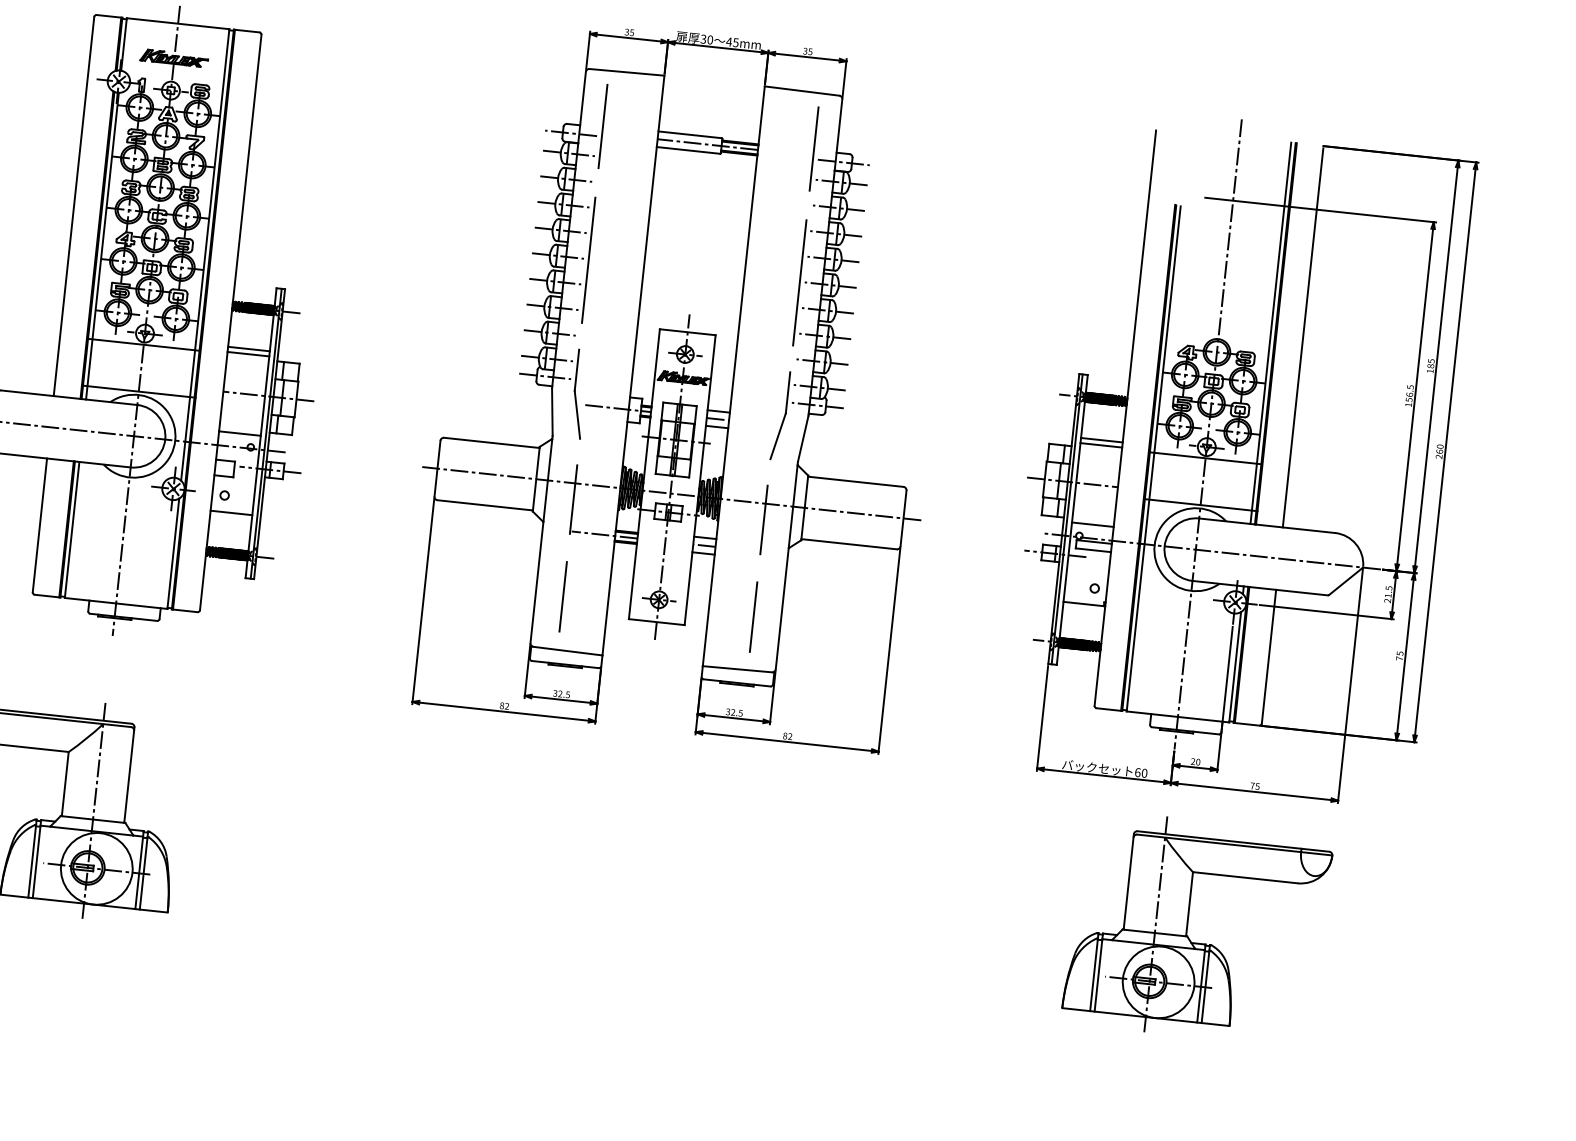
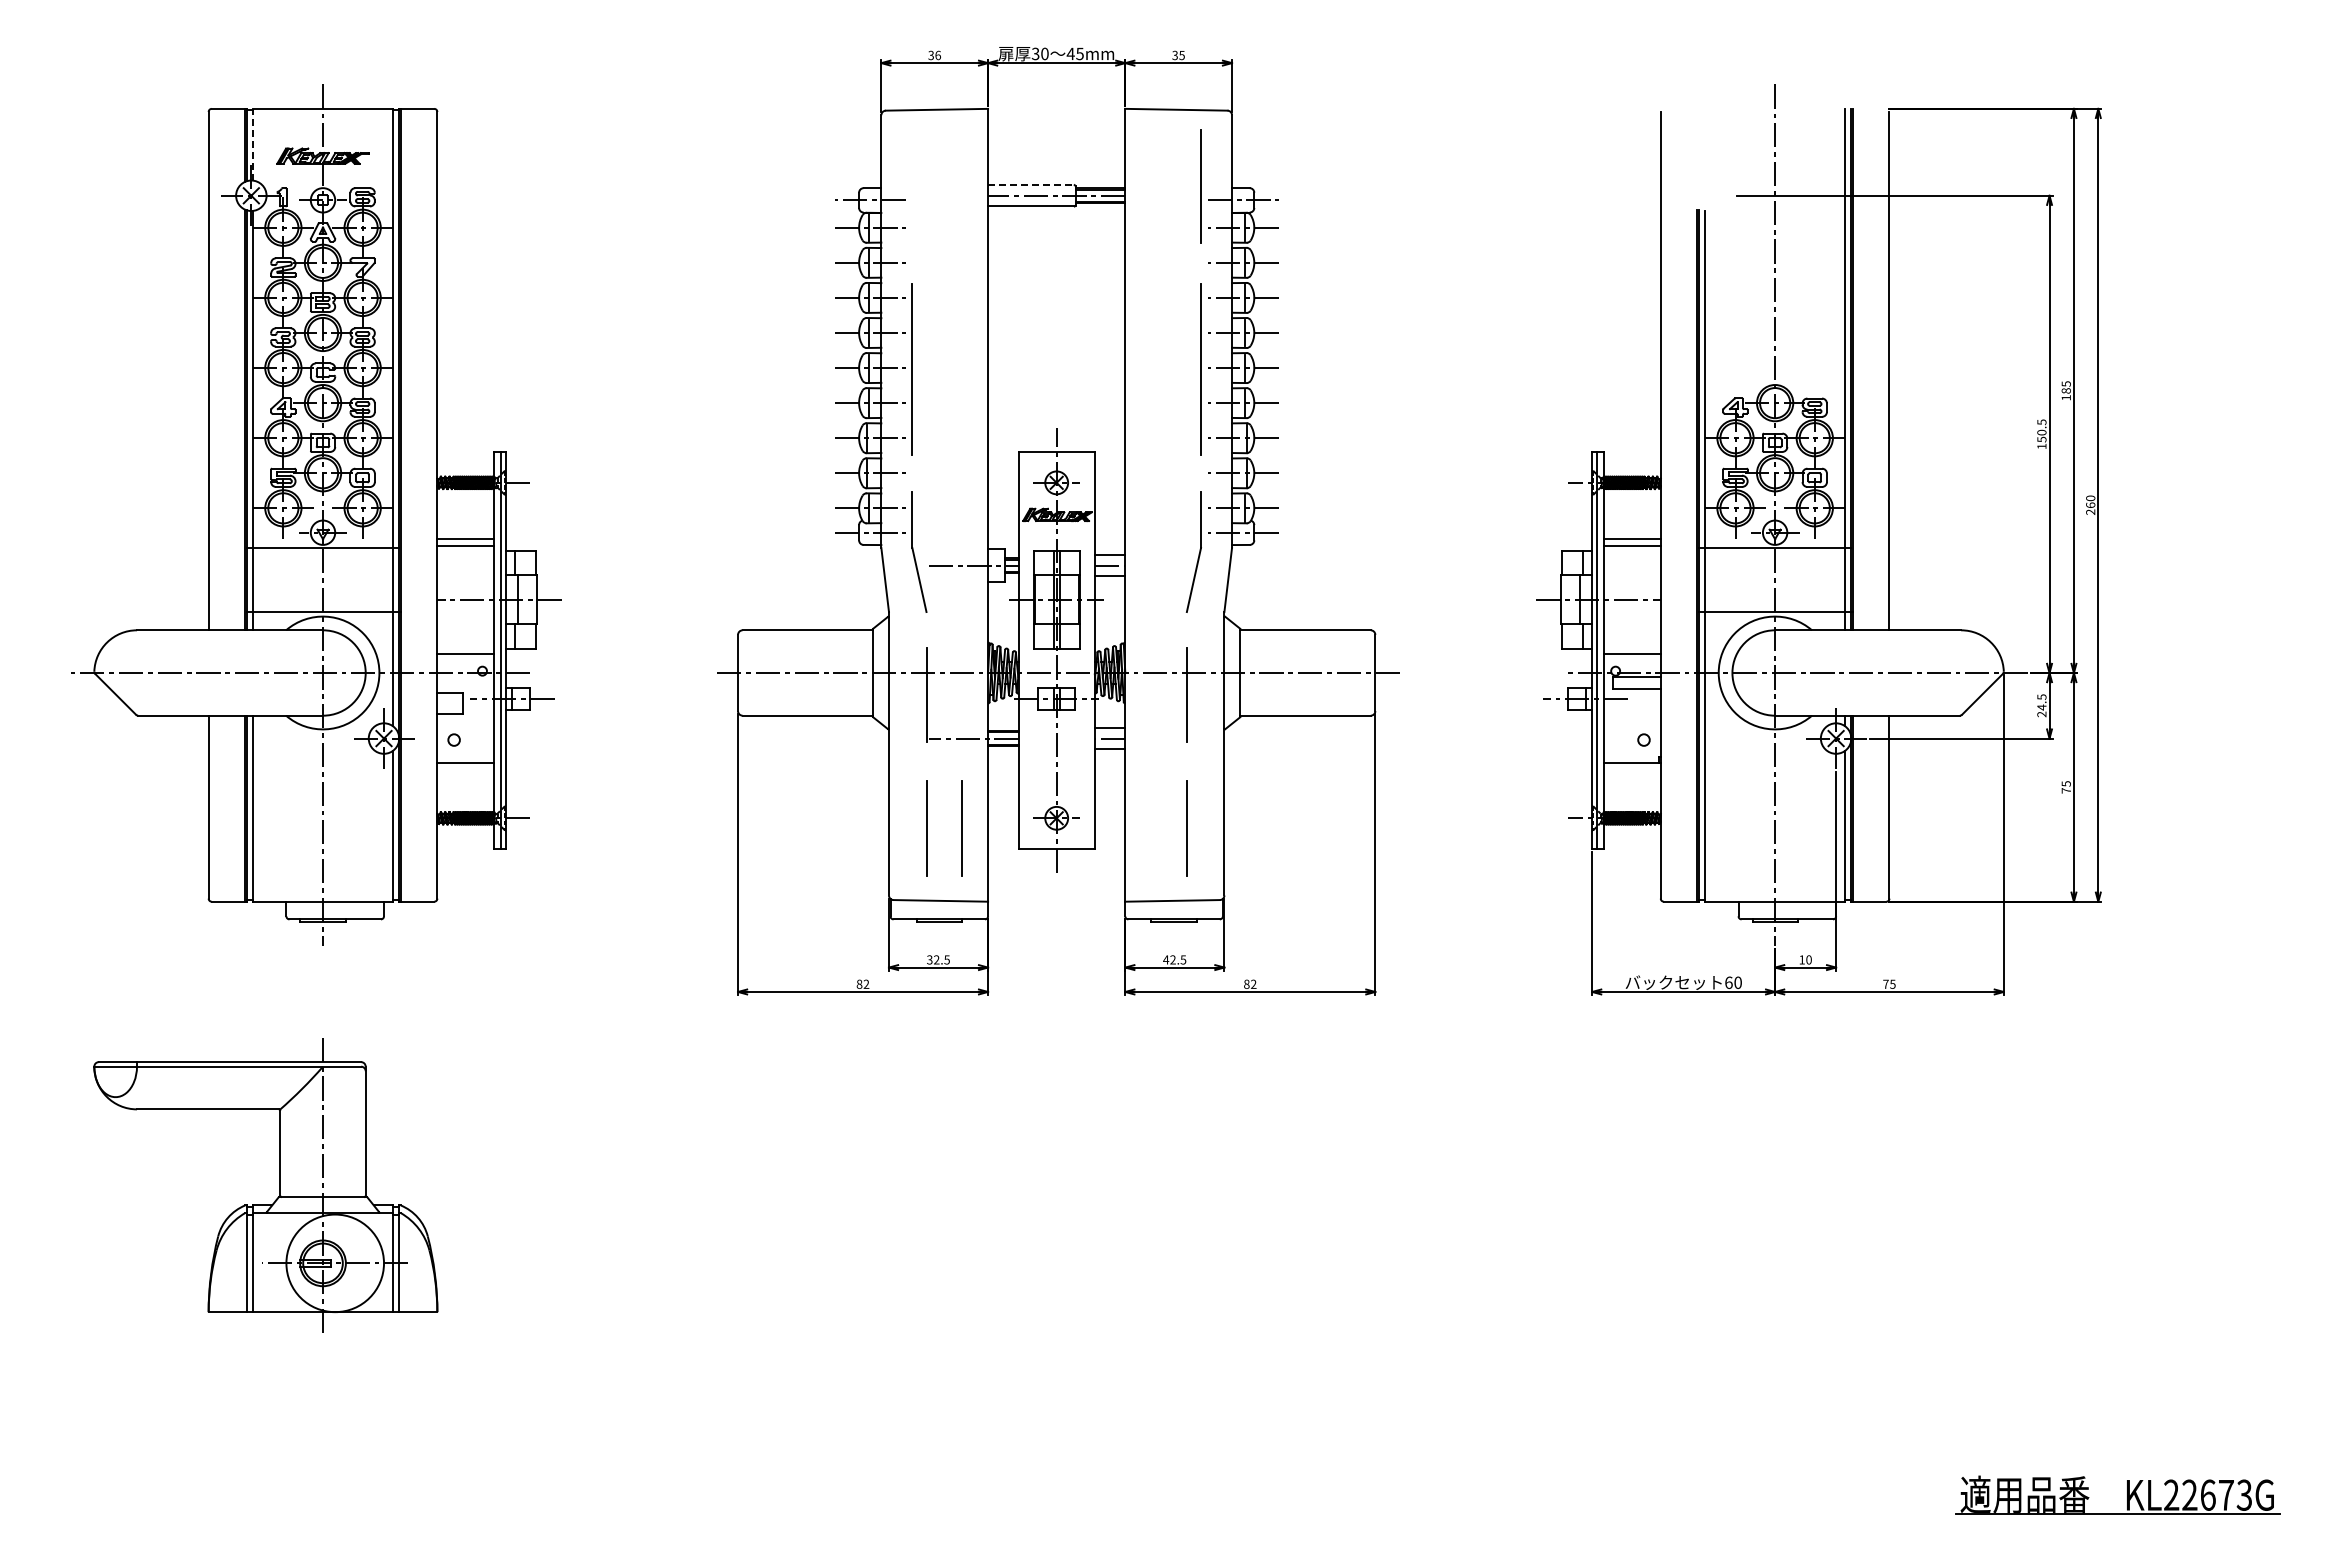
text: (632, 32) -> (938, 55), 35 -> 36
line: (123, 44) -> (252, 144), solid -> dashed
line: (603, 126) -> (912, 186), removed
line: (690, 135) -> (1031, 185), solid -> dashed
text: (1409, 394) -> (2041, 432), 156.5 -> 150.5
text: (1387, 595) -> (2041, 707), 21.5 -> 24.5
line: (588, 599) -> (961, 828), added
text: (728, 711) -> (1166, 959), 32.5 -> 42.5
text: (1192, 761) -> (1801, 959), 20 -> 10
part: (1187, 927) -> (1818, 1185), removed

